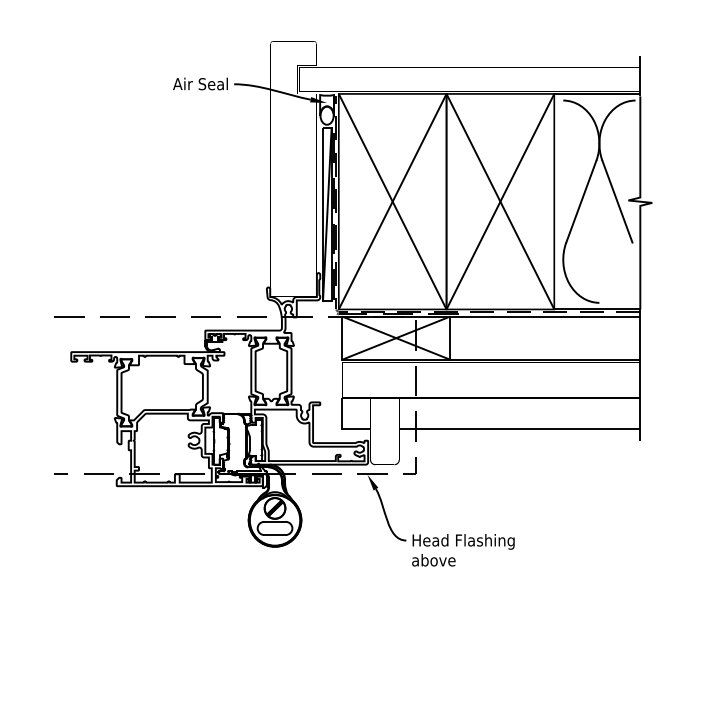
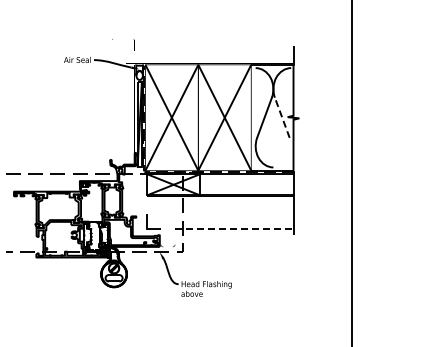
line: (617, 201) -> (282, 117), solid -> dashed
line: (520, 429) -> (234, 229), solid -> dashed

